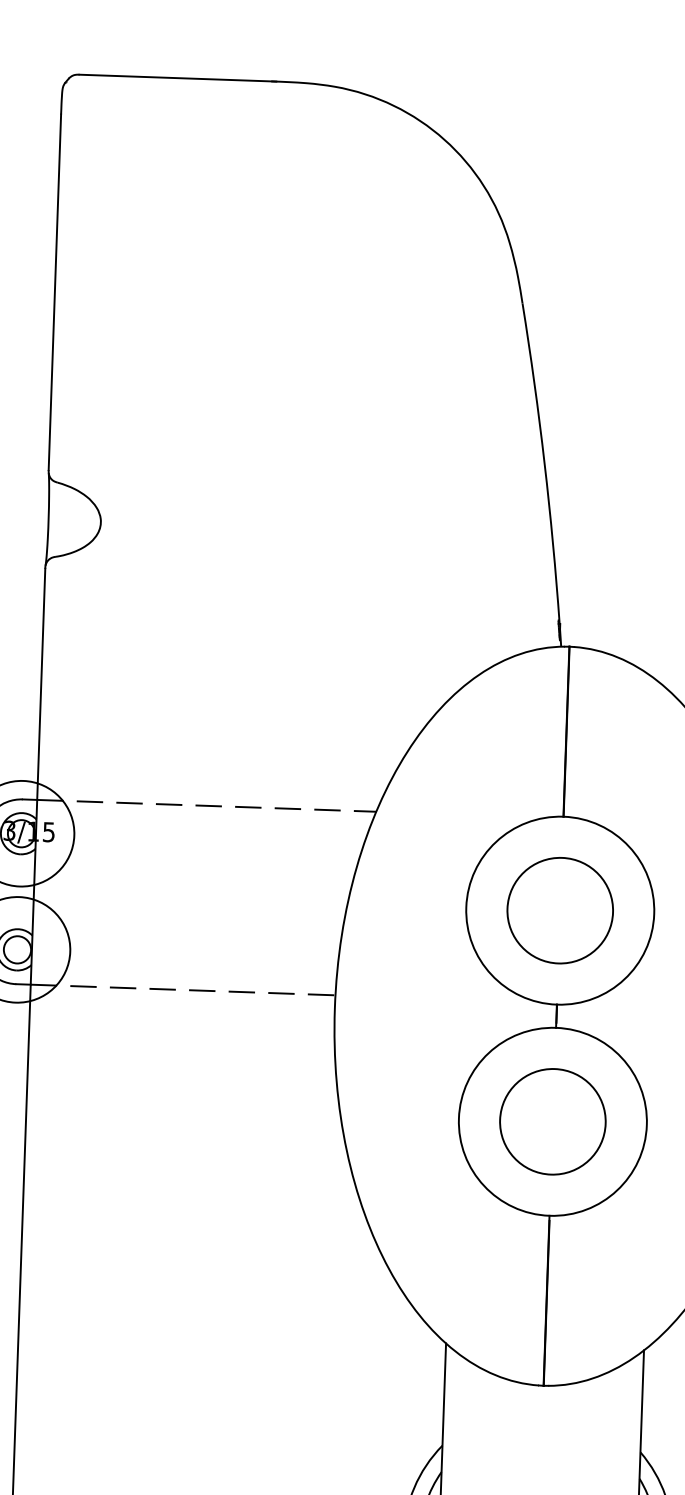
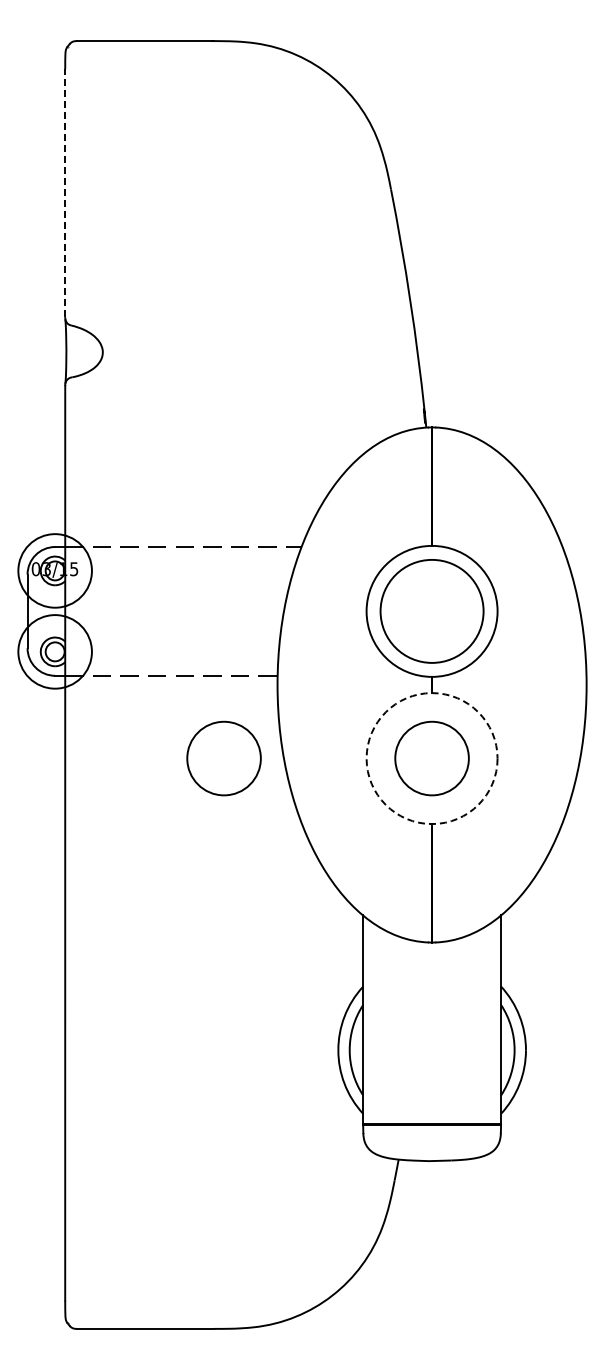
line: (55, 292) -> (65, 193), solid -> dashed
circle: (559, 910) -> (431, 611), size x1.4
circle: (253, 1111) -> (223, 758), added
circle: (552, 1121) -> (431, 758), solid -> dashed

